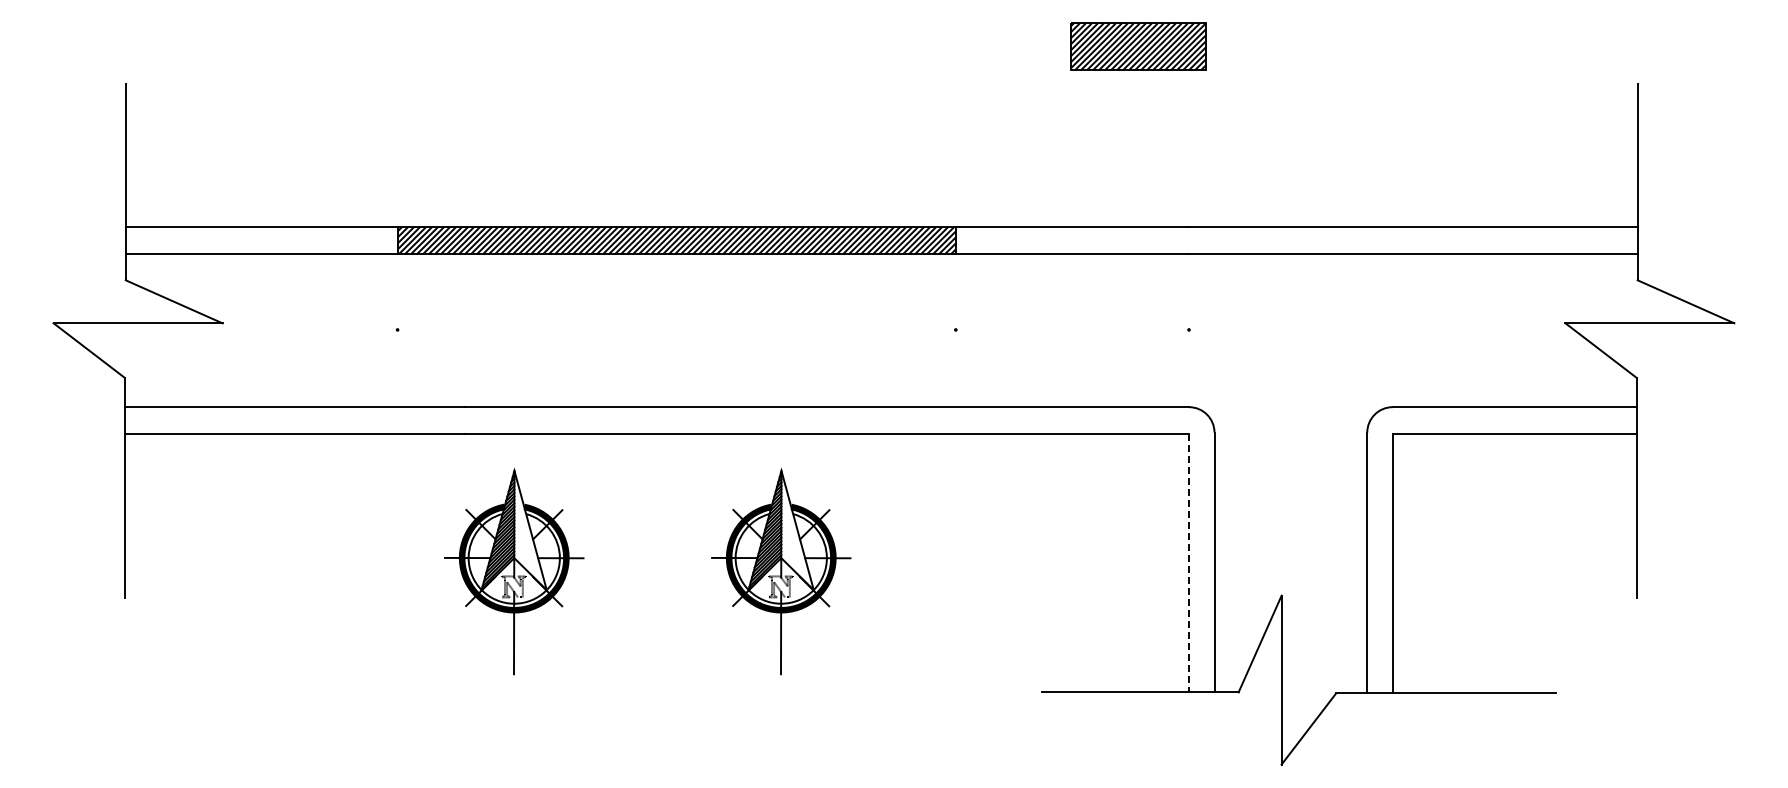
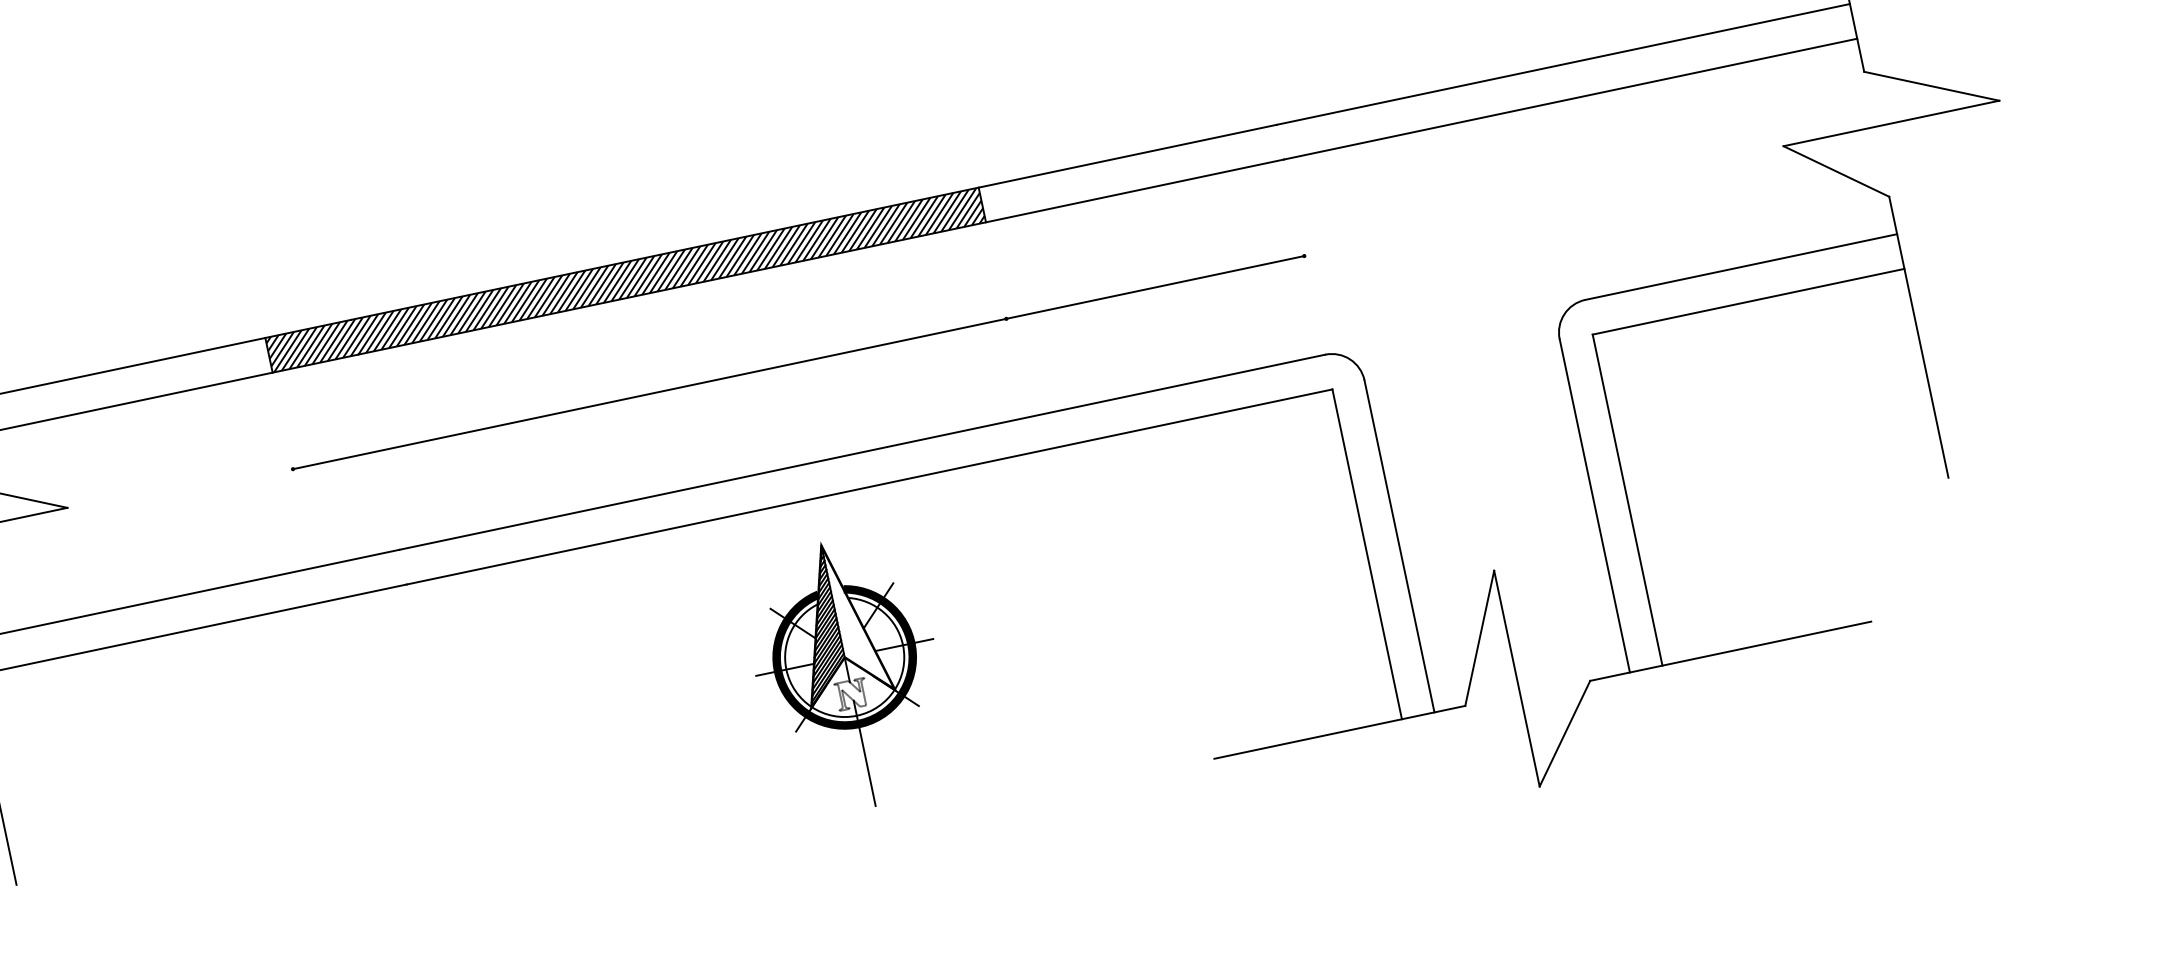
line: (793, 329) -> (798, 362), added
line: (1189, 563) -> (1367, 554), dashed -> solid
part: (514, 571) -> (507, 746), removed

